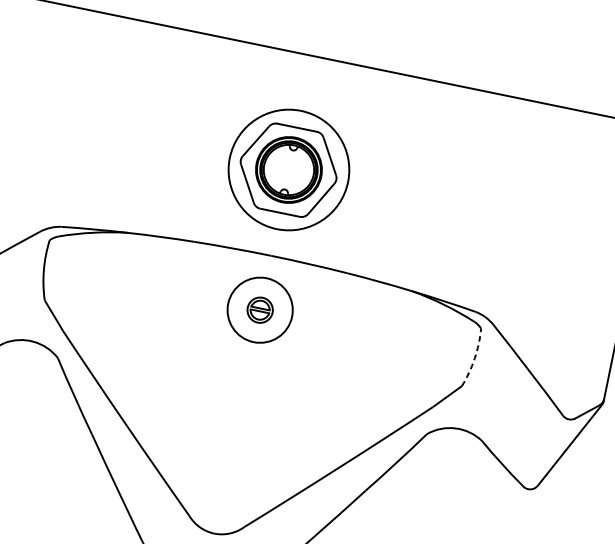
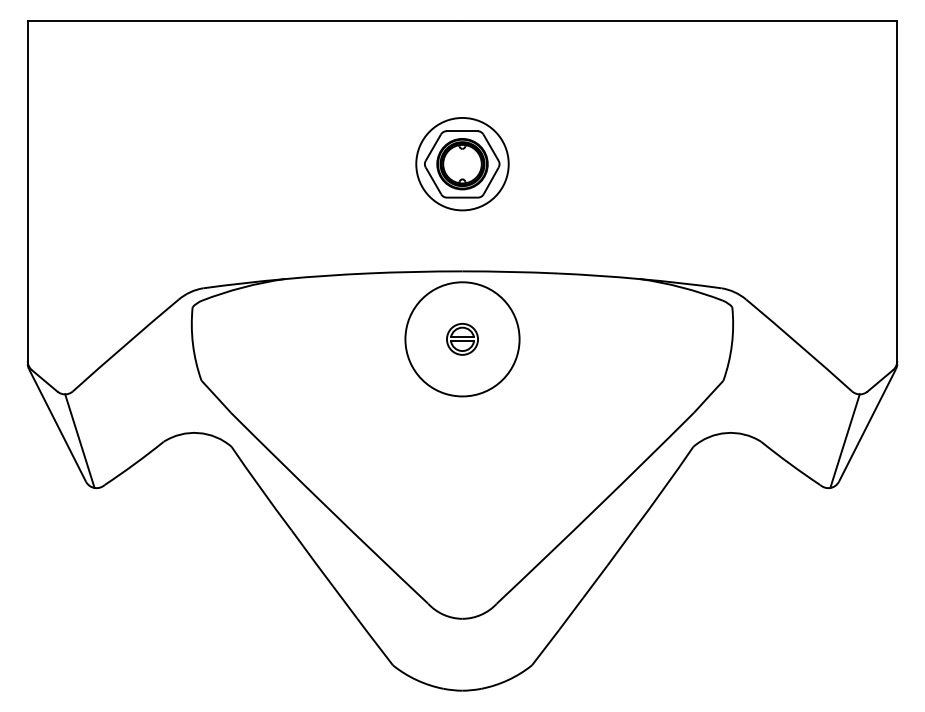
part: (288, 170) -> (462, 164), size x0.62
circle: (260, 310) -> (462, 339), size x1.43
arc: (474, 358) -> (731, 344), dashed -> solid
line: (548, 453) -> (844, 440), added

